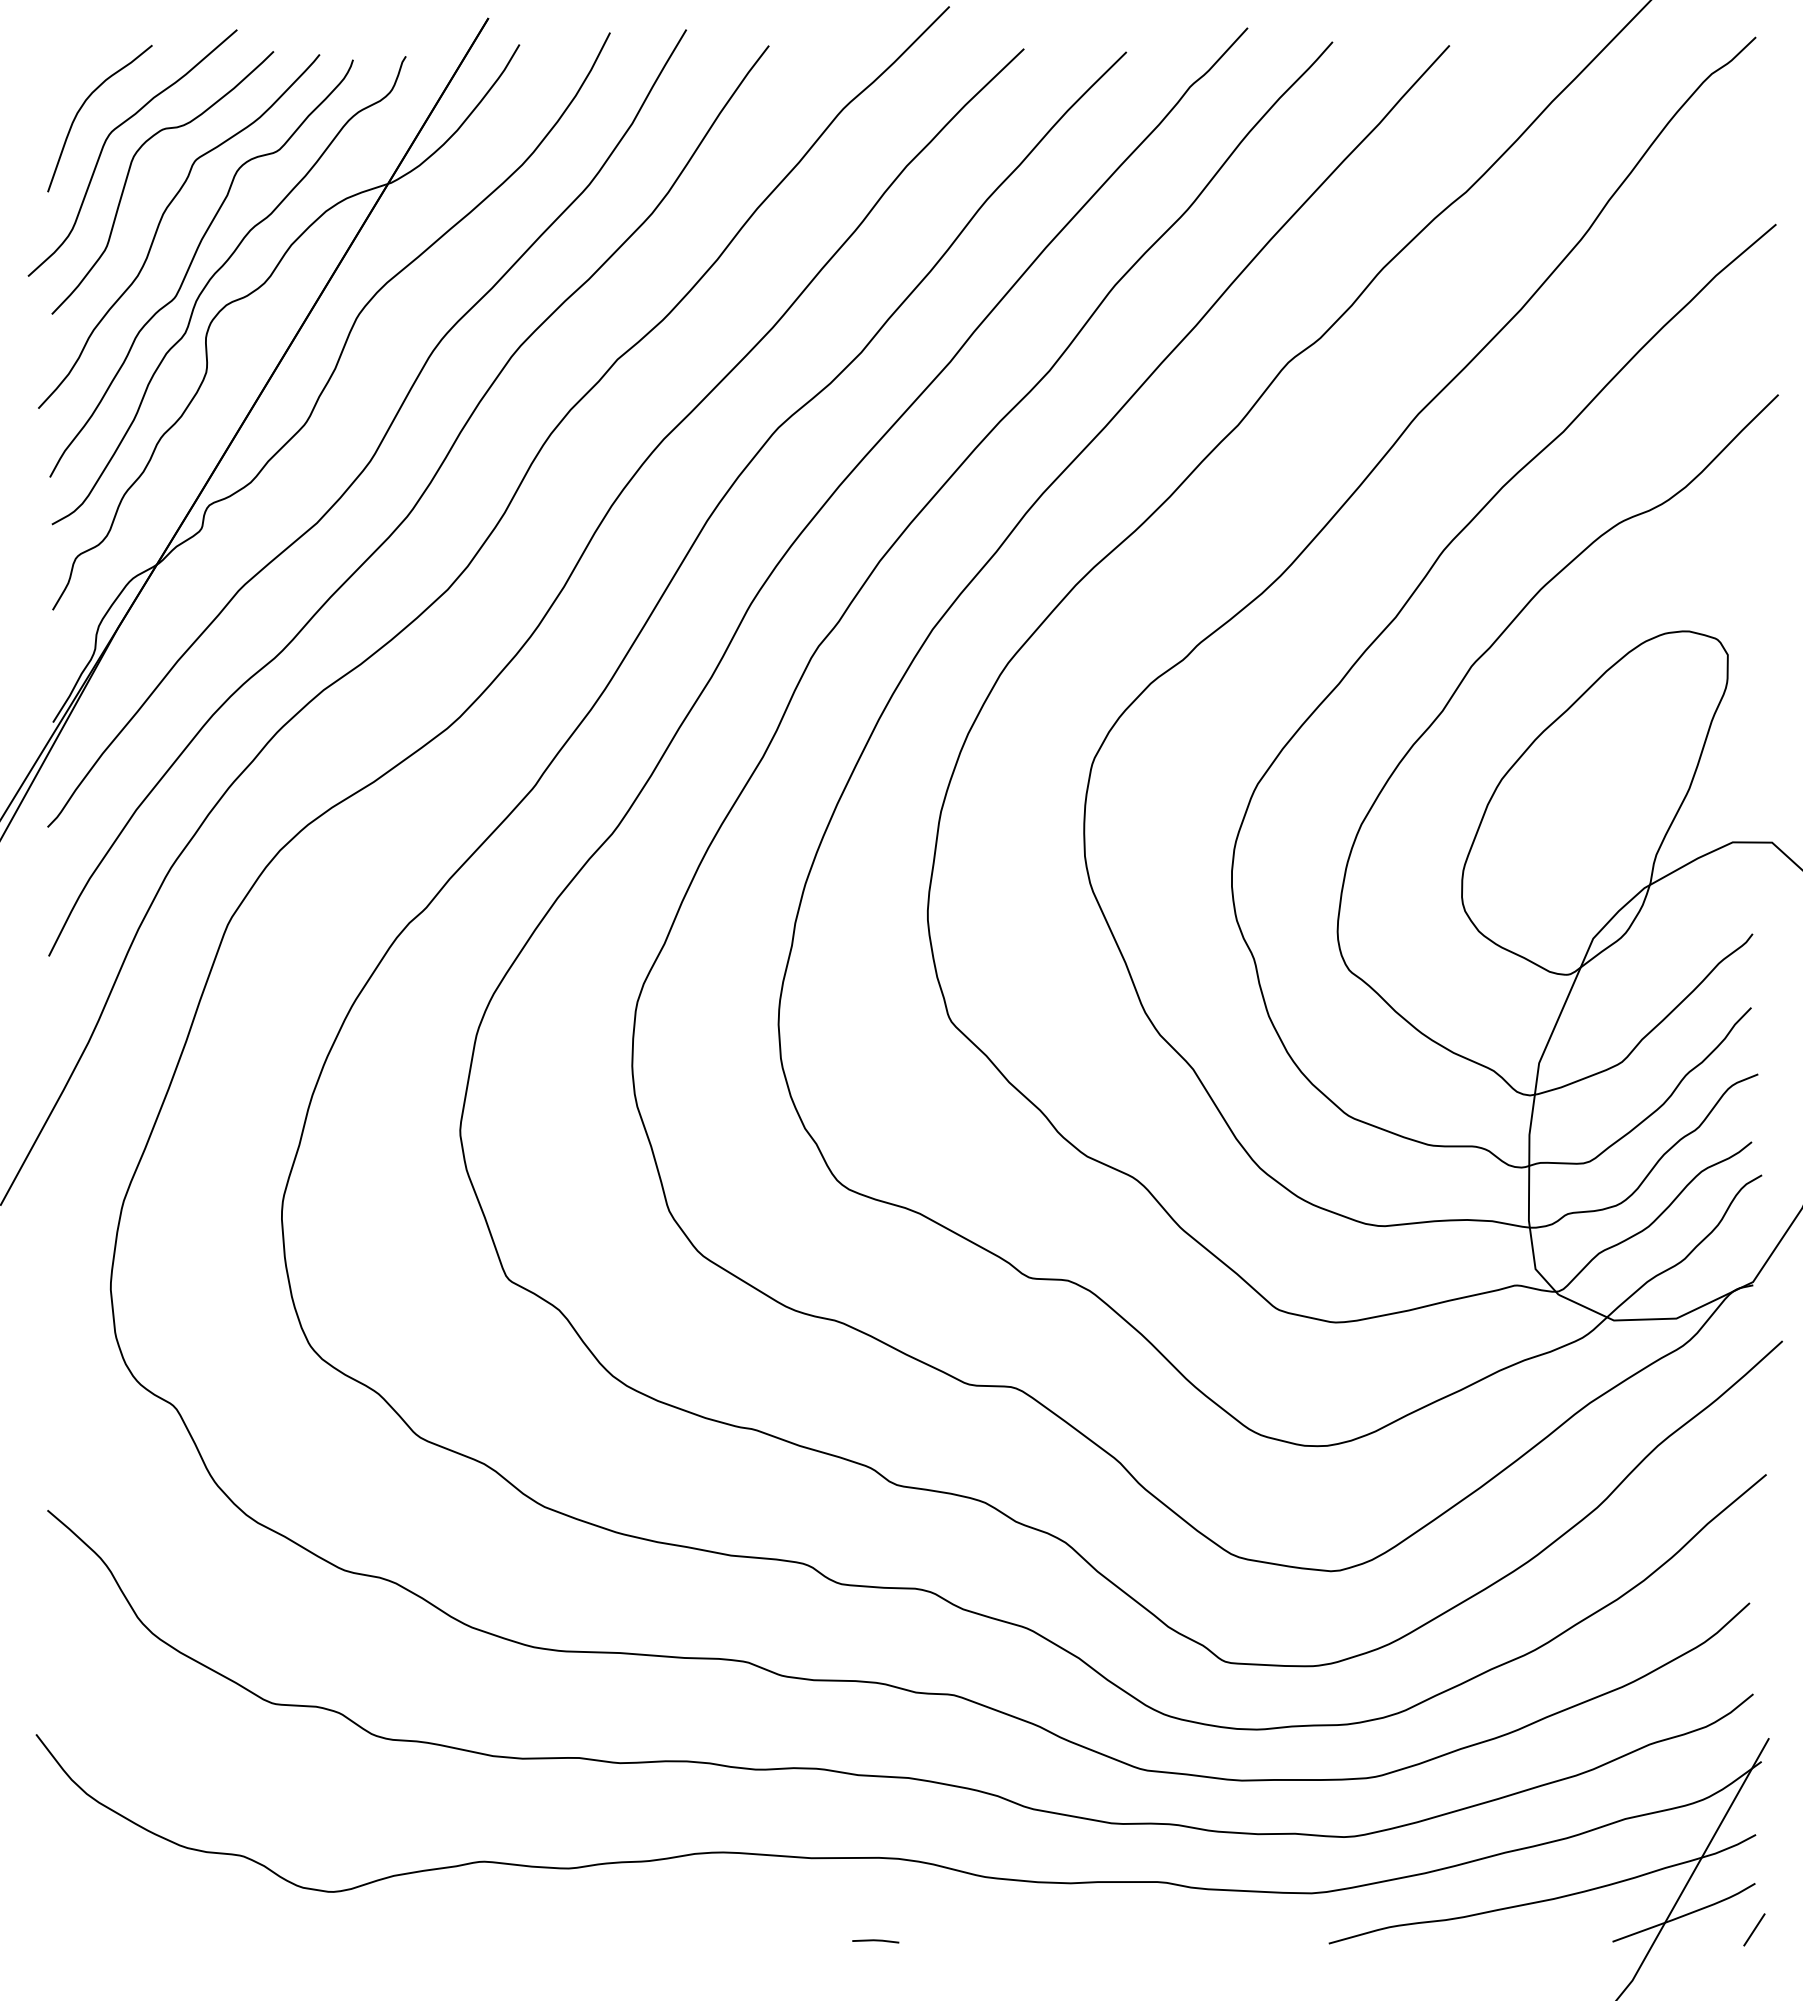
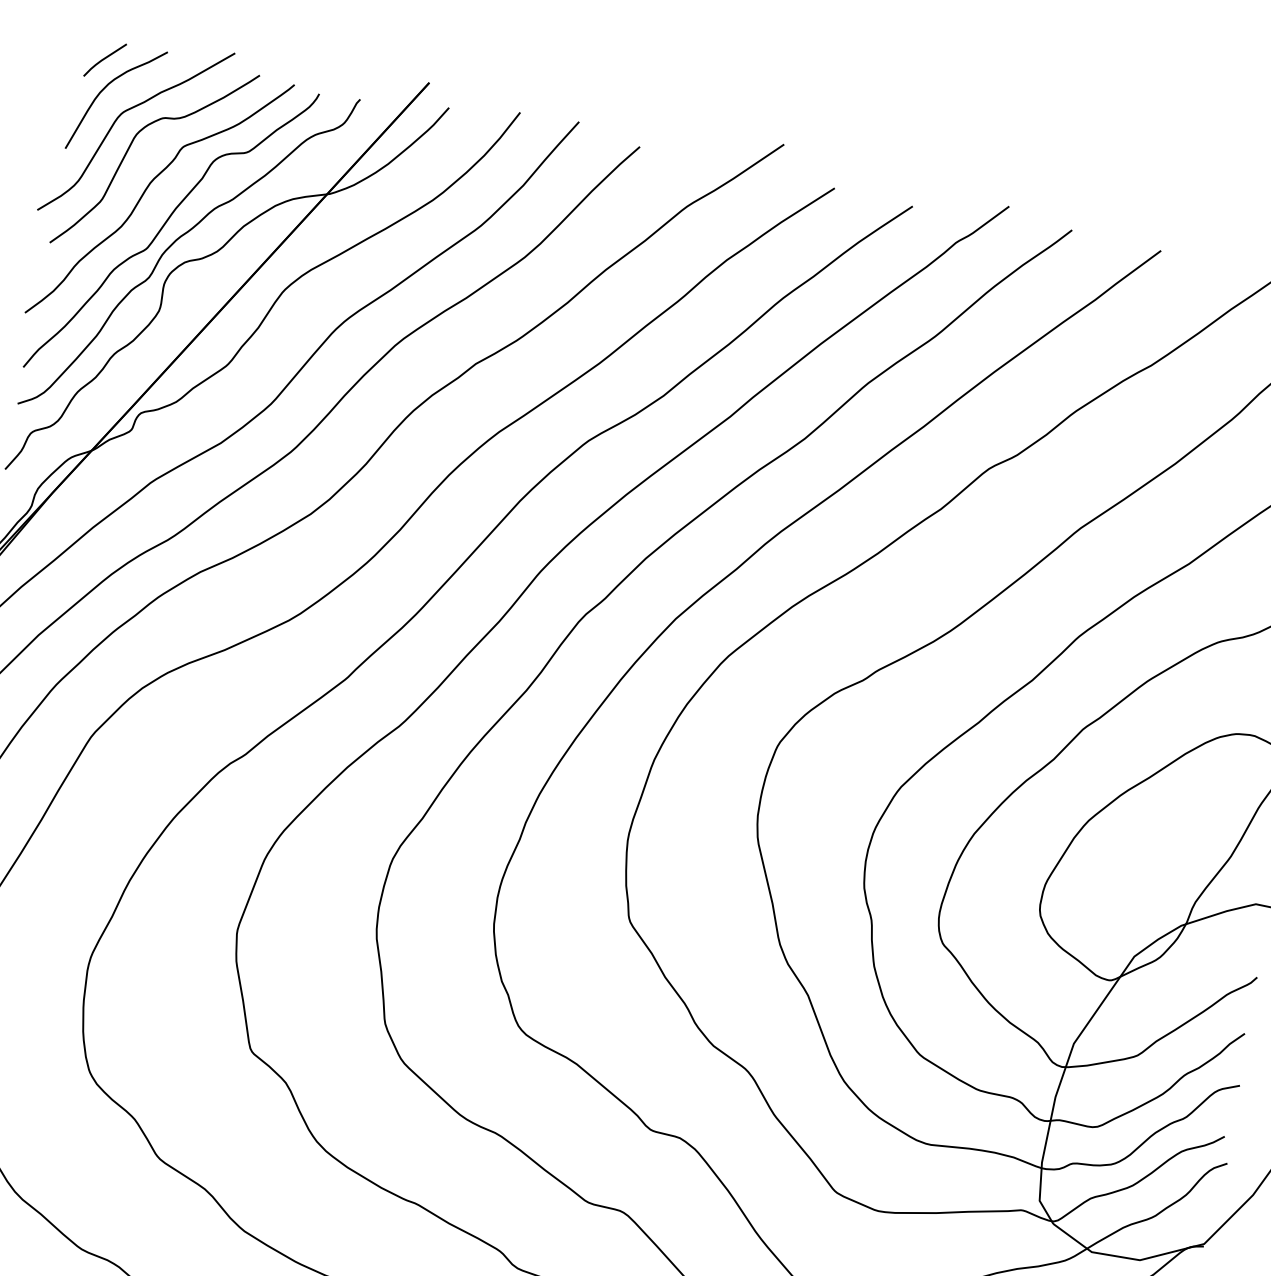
line: (75, 69) -> (105, 58), added

